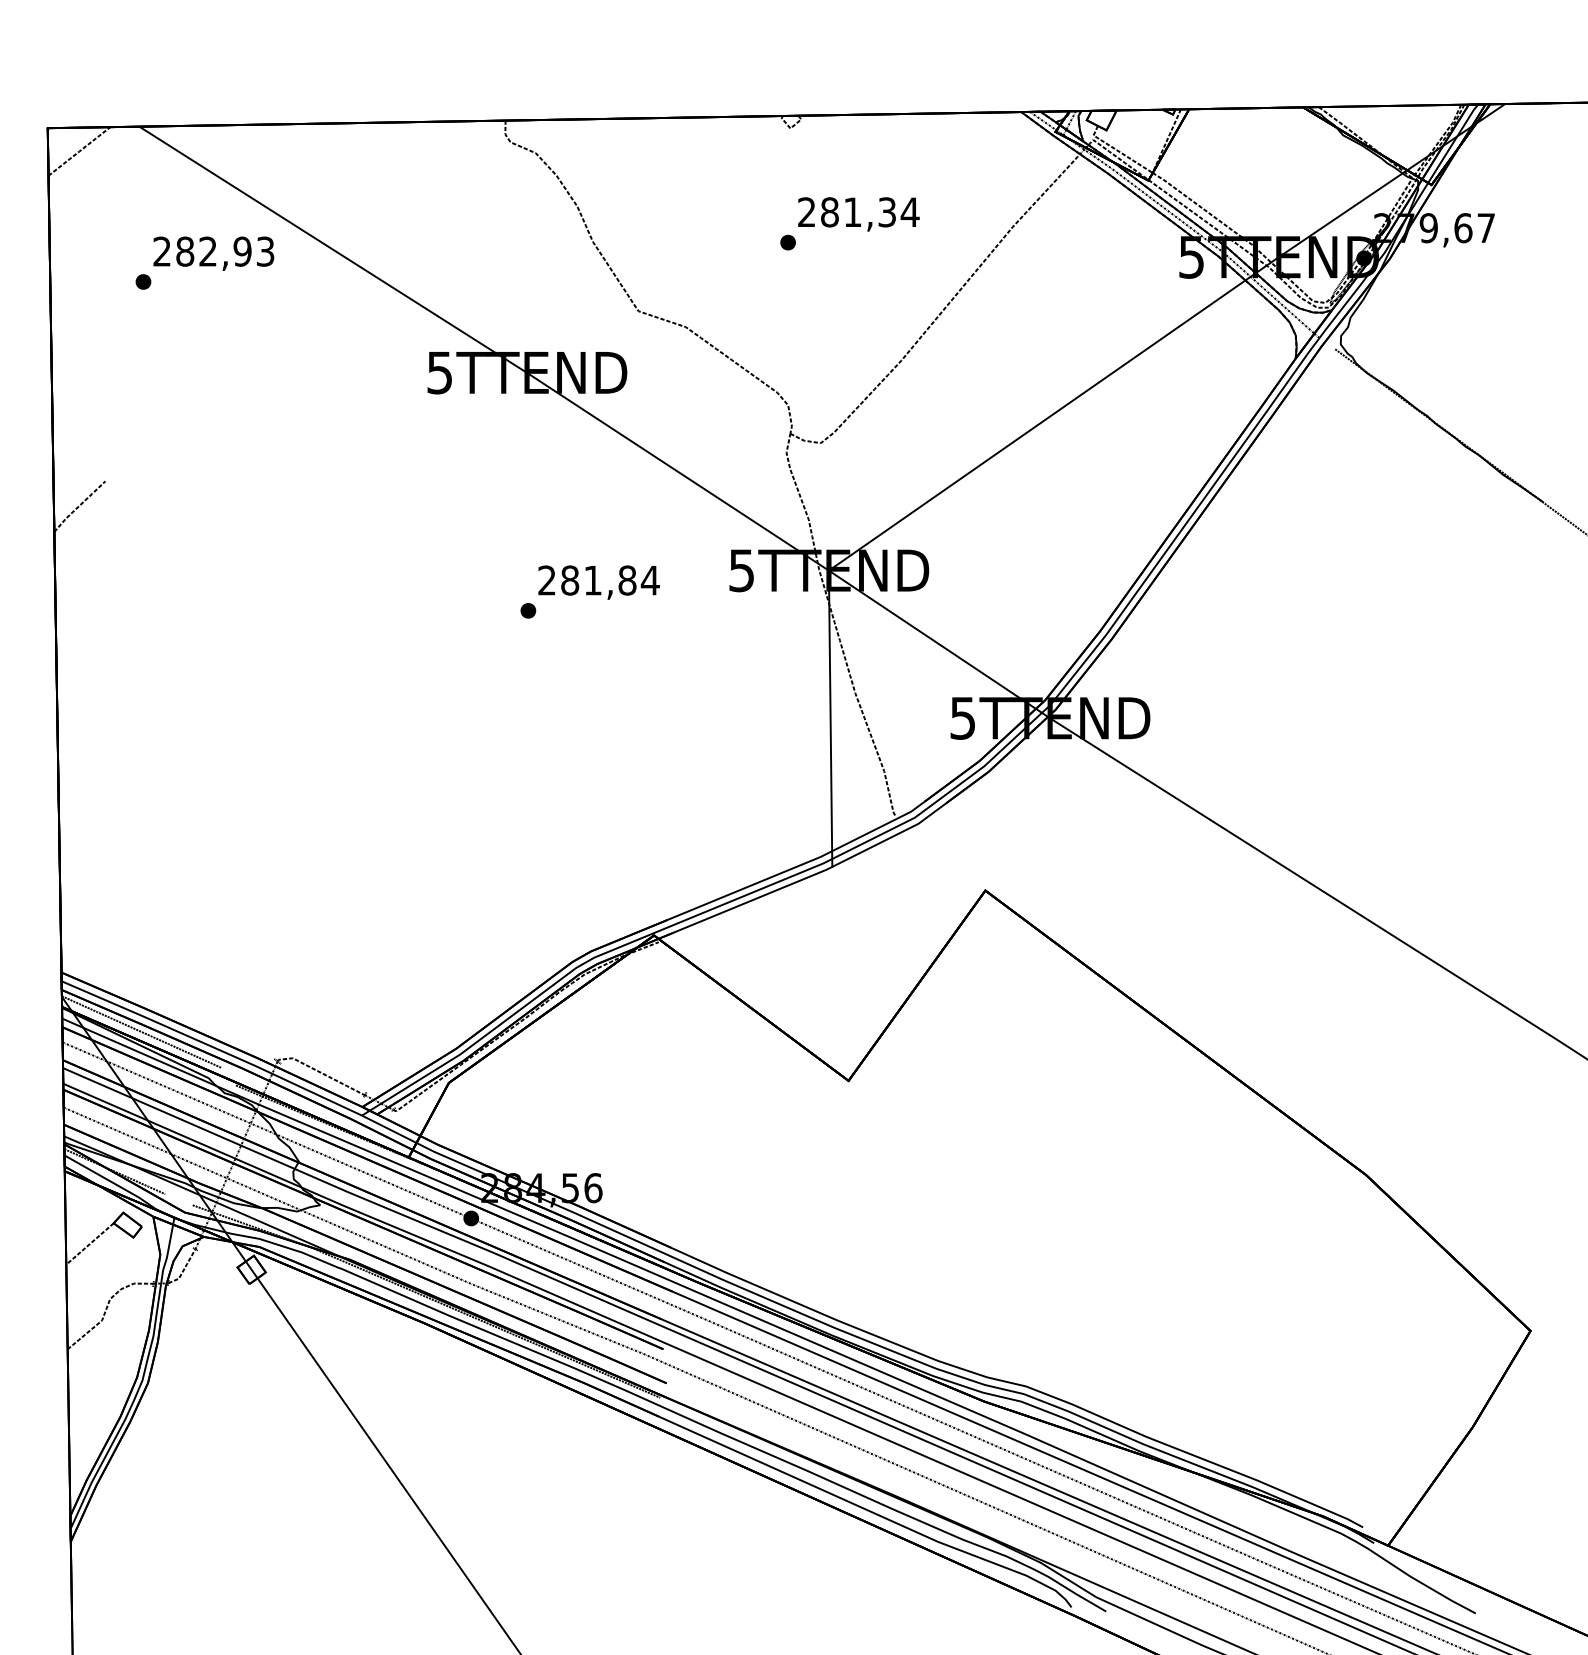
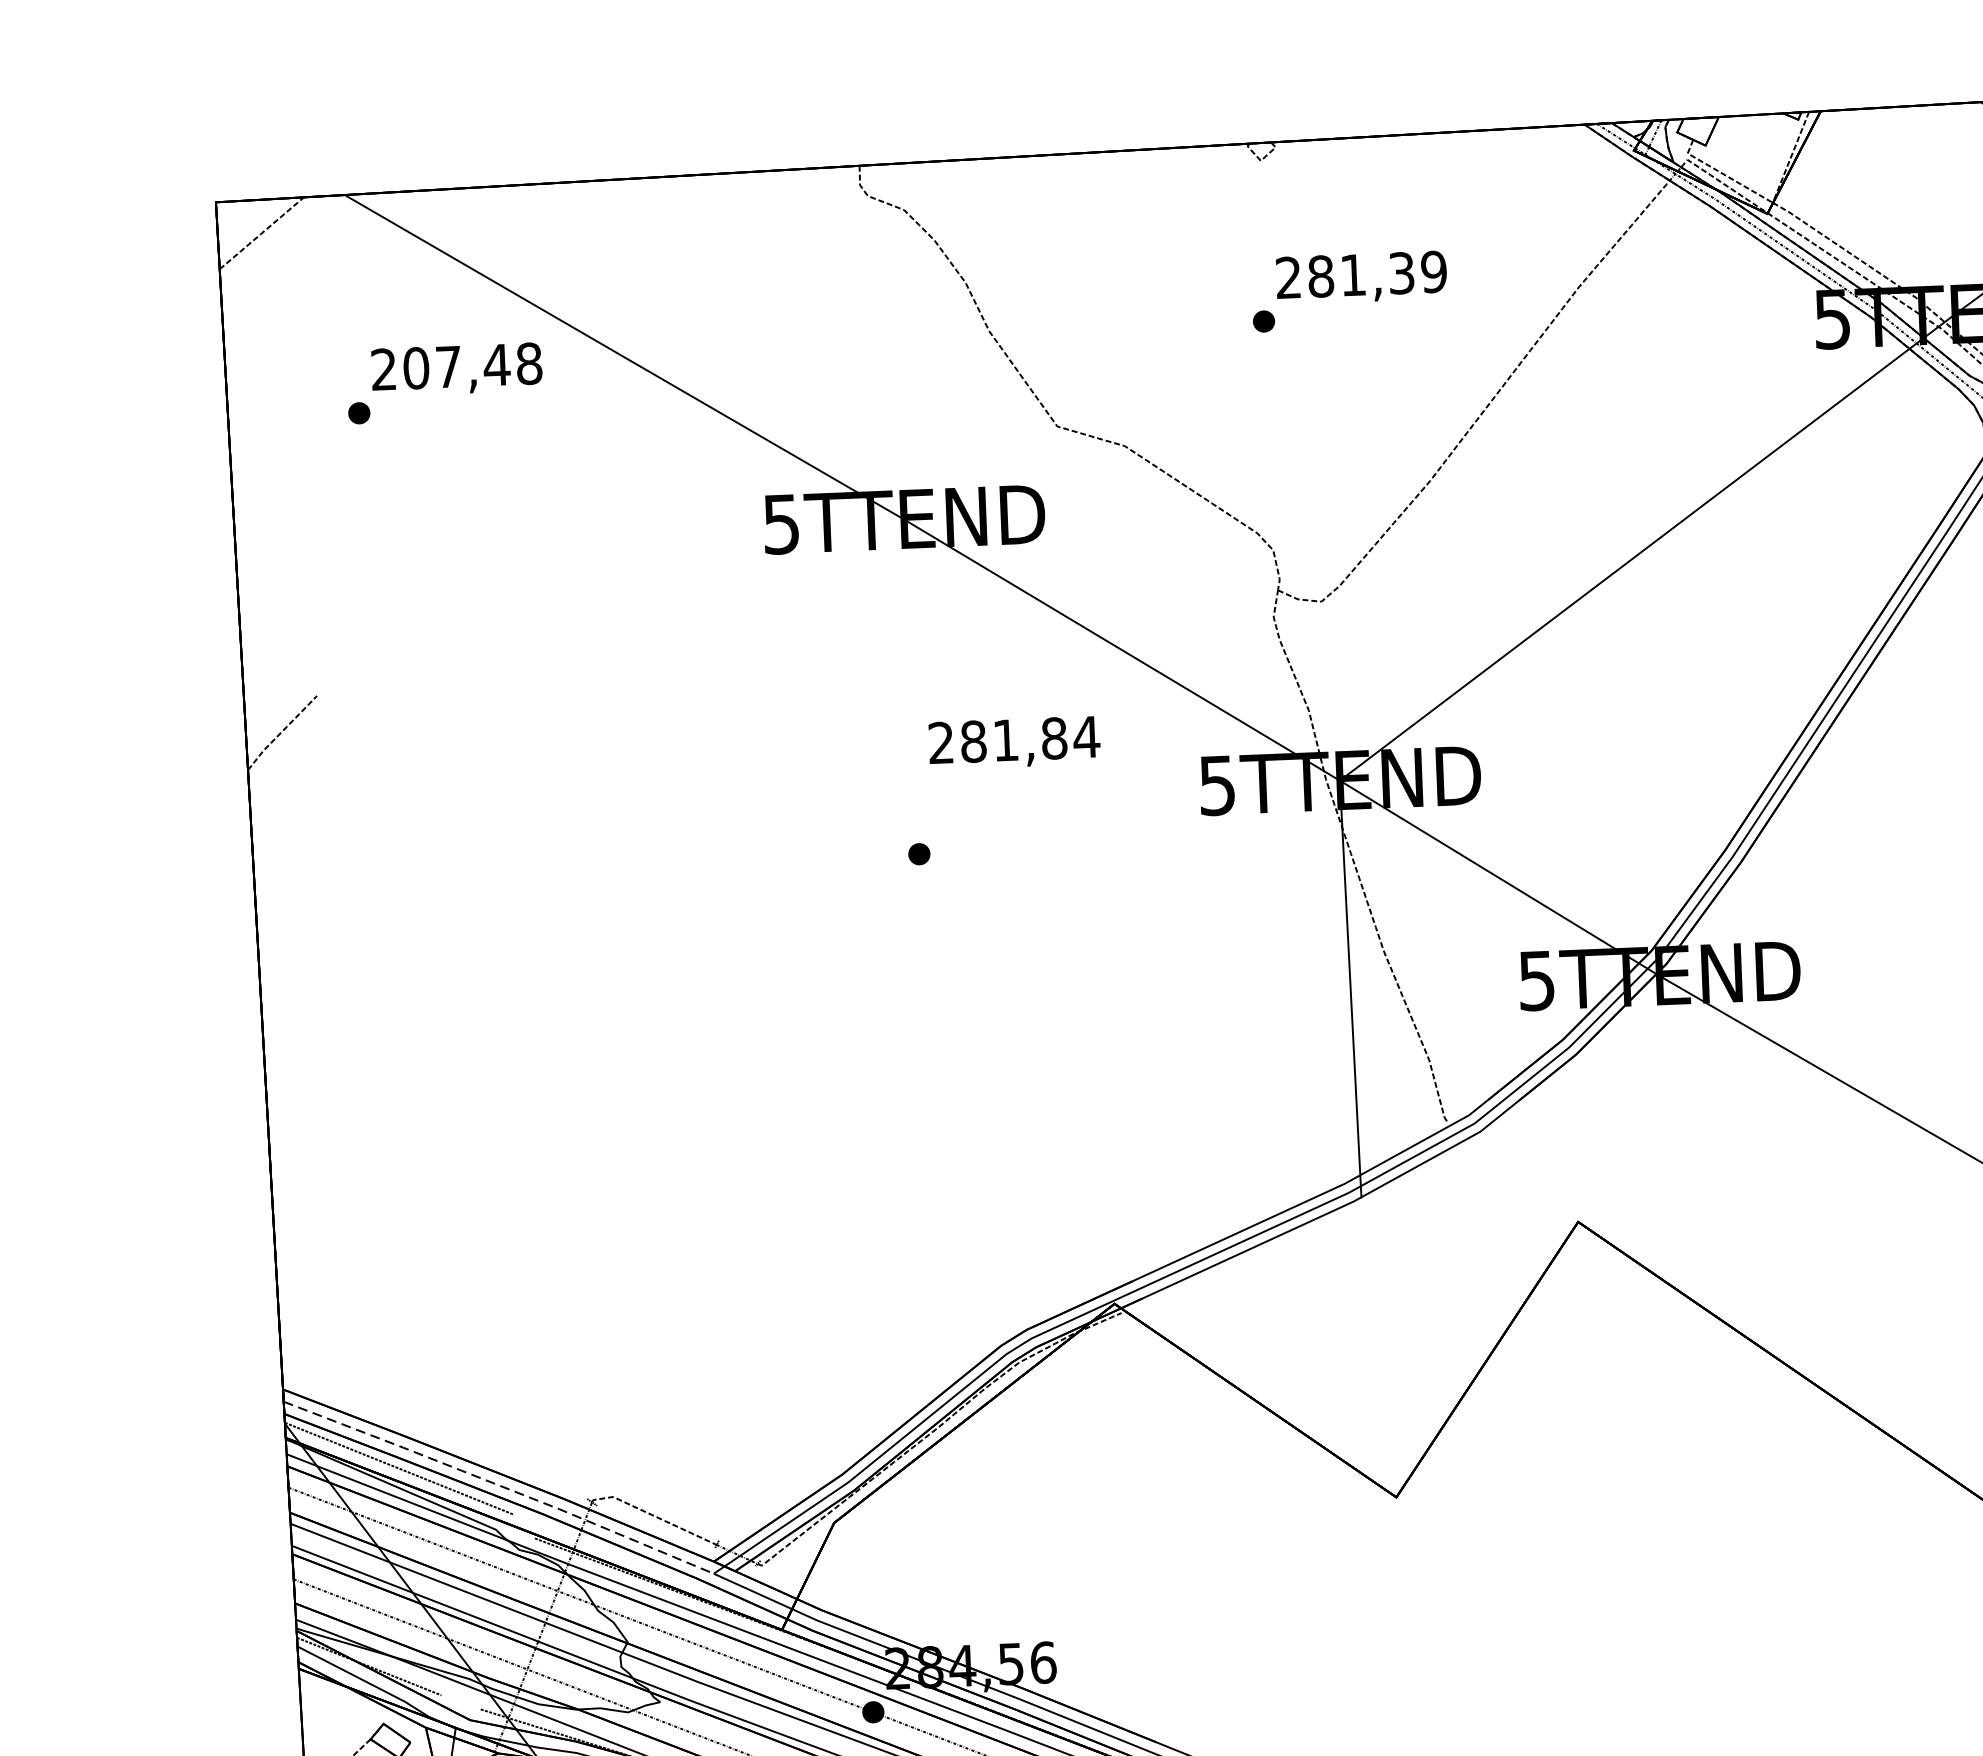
text: (909, 212) -> (1433, 272), 281,34 -> 281,39
text: (225, 251) -> (472, 365), 282,93 -> 207,48
text: (598, 582) -> (1013, 742), moved
line: (212, 1047) -> (499, 1486), solid -> dashed

